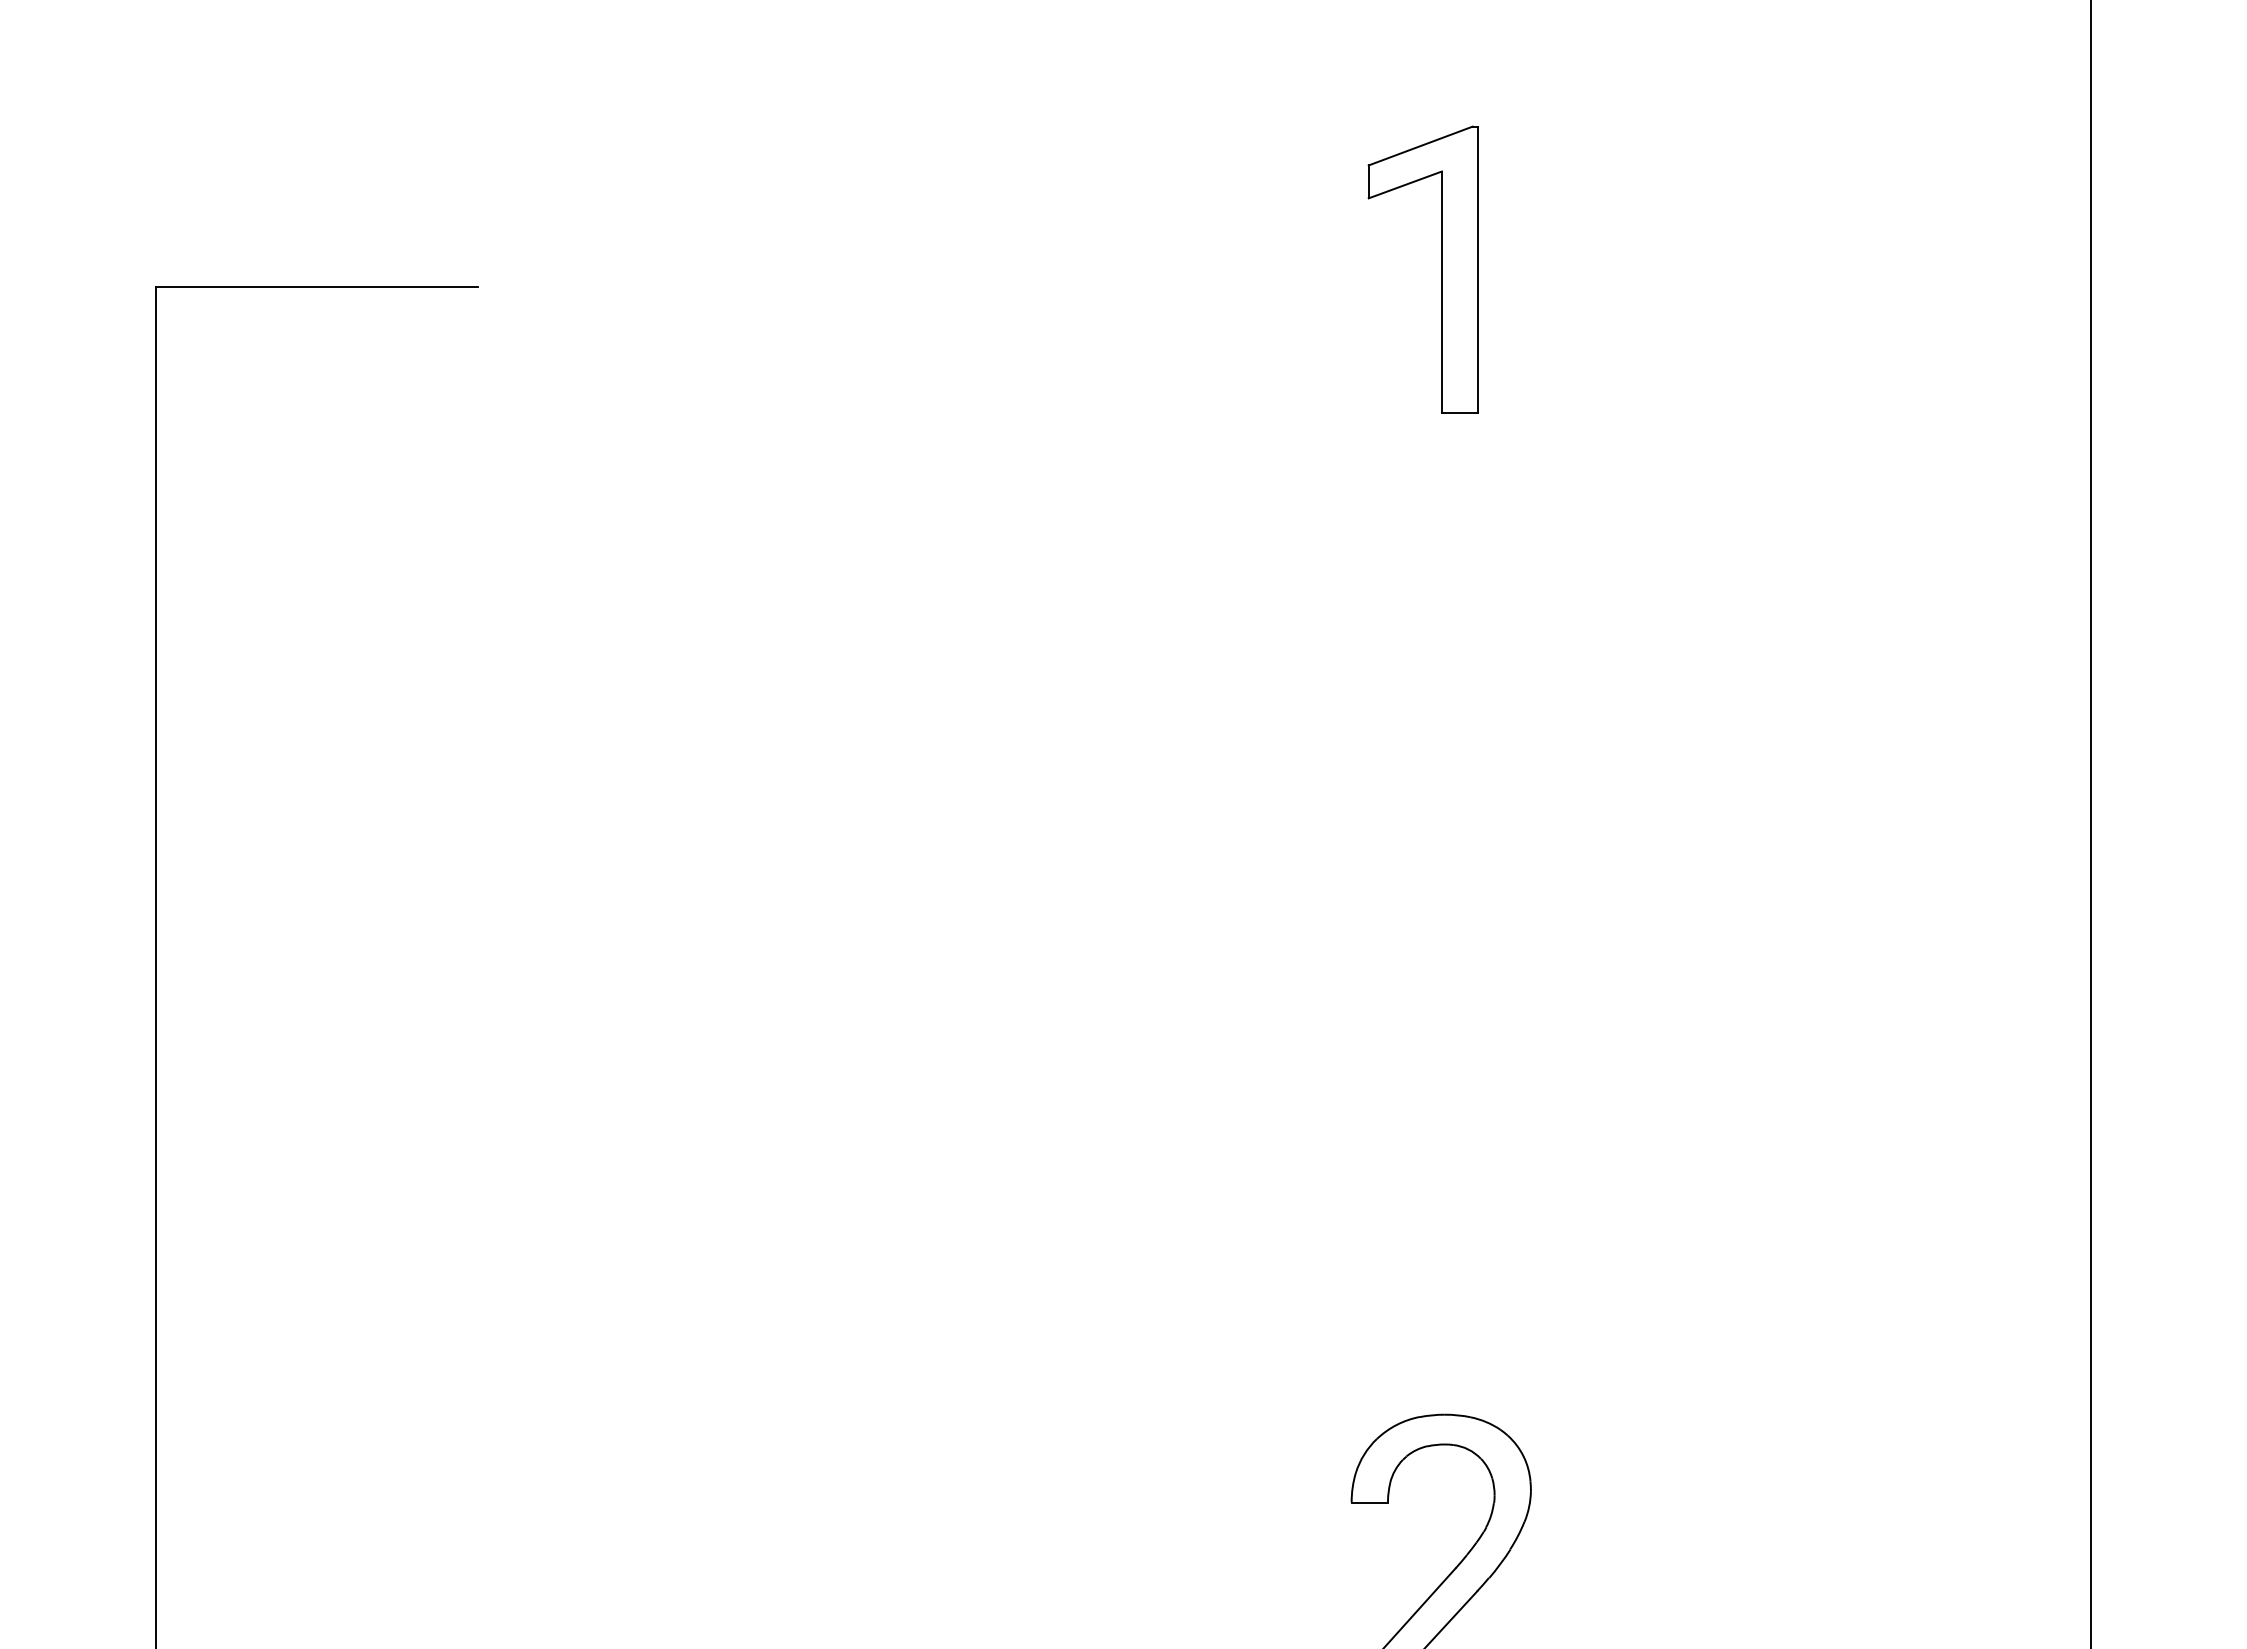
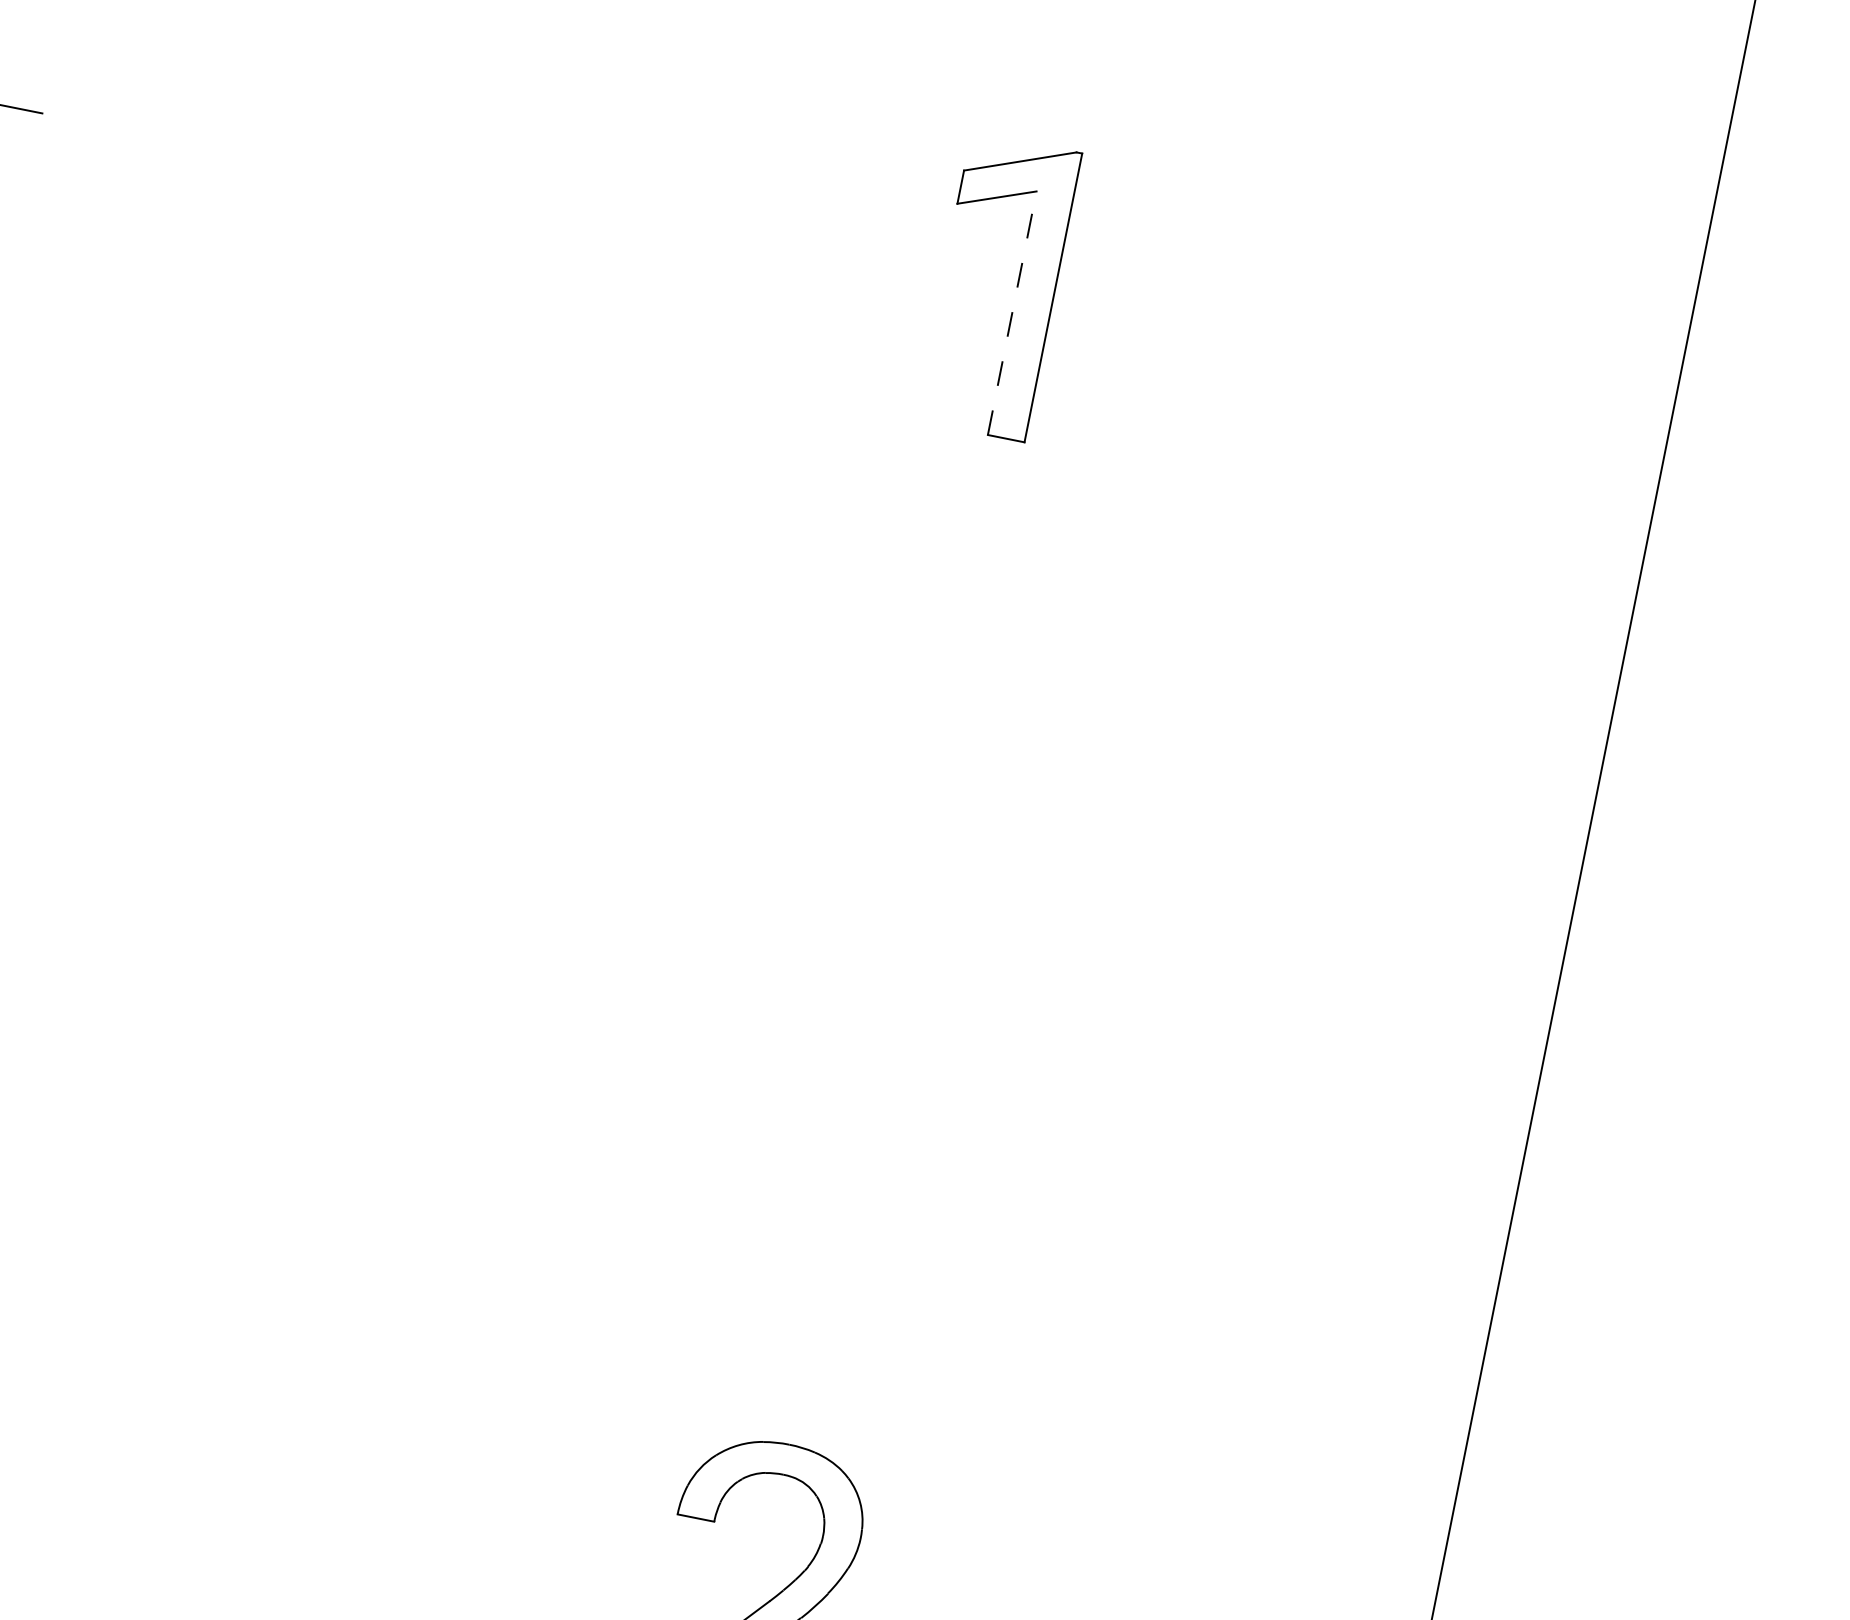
line: (1441, 292) -> (1011, 313), solid -> dashed

